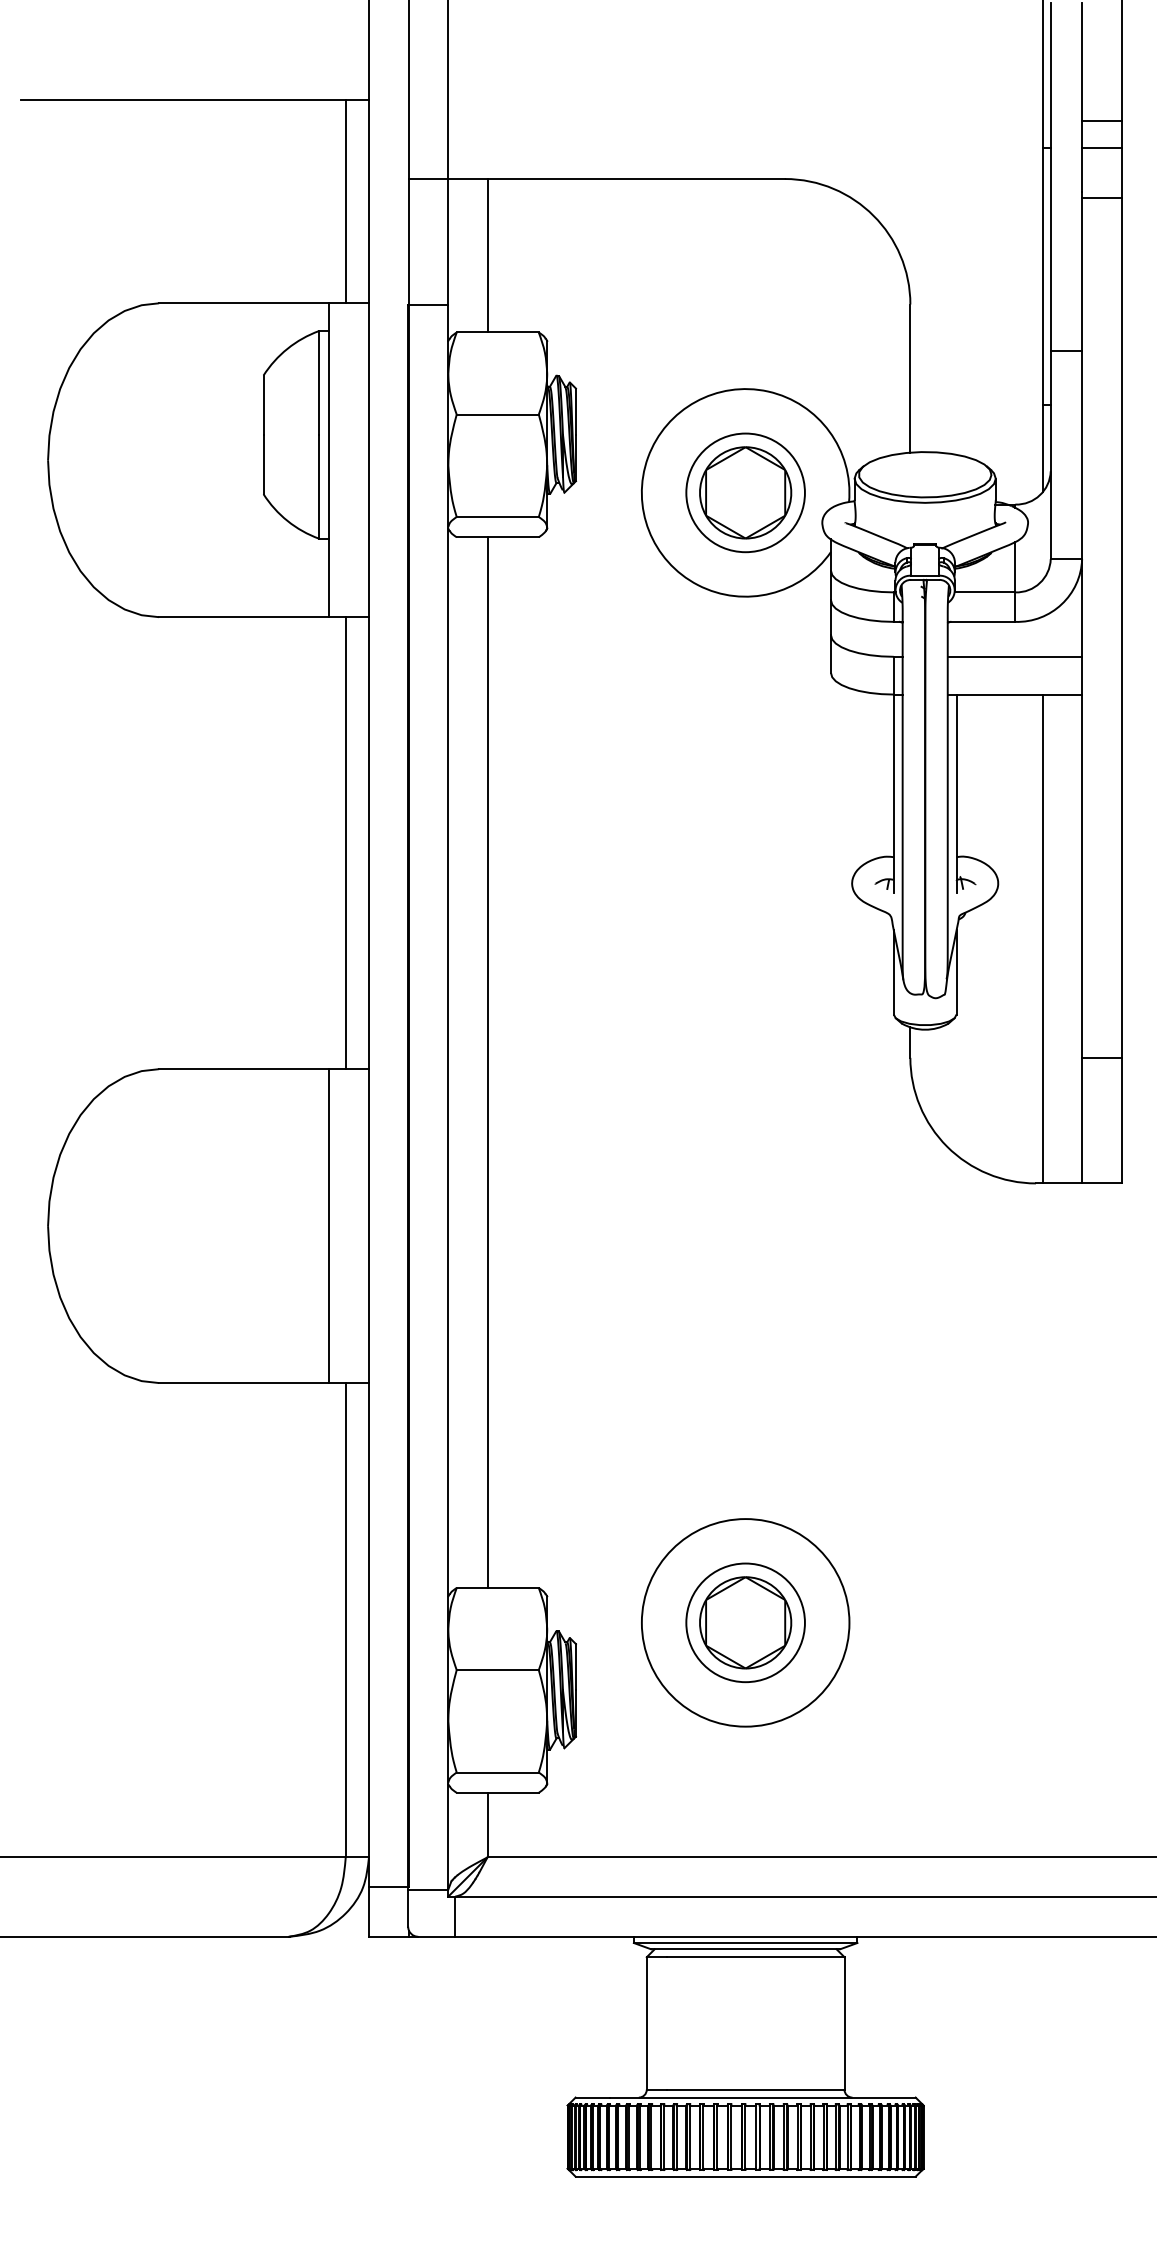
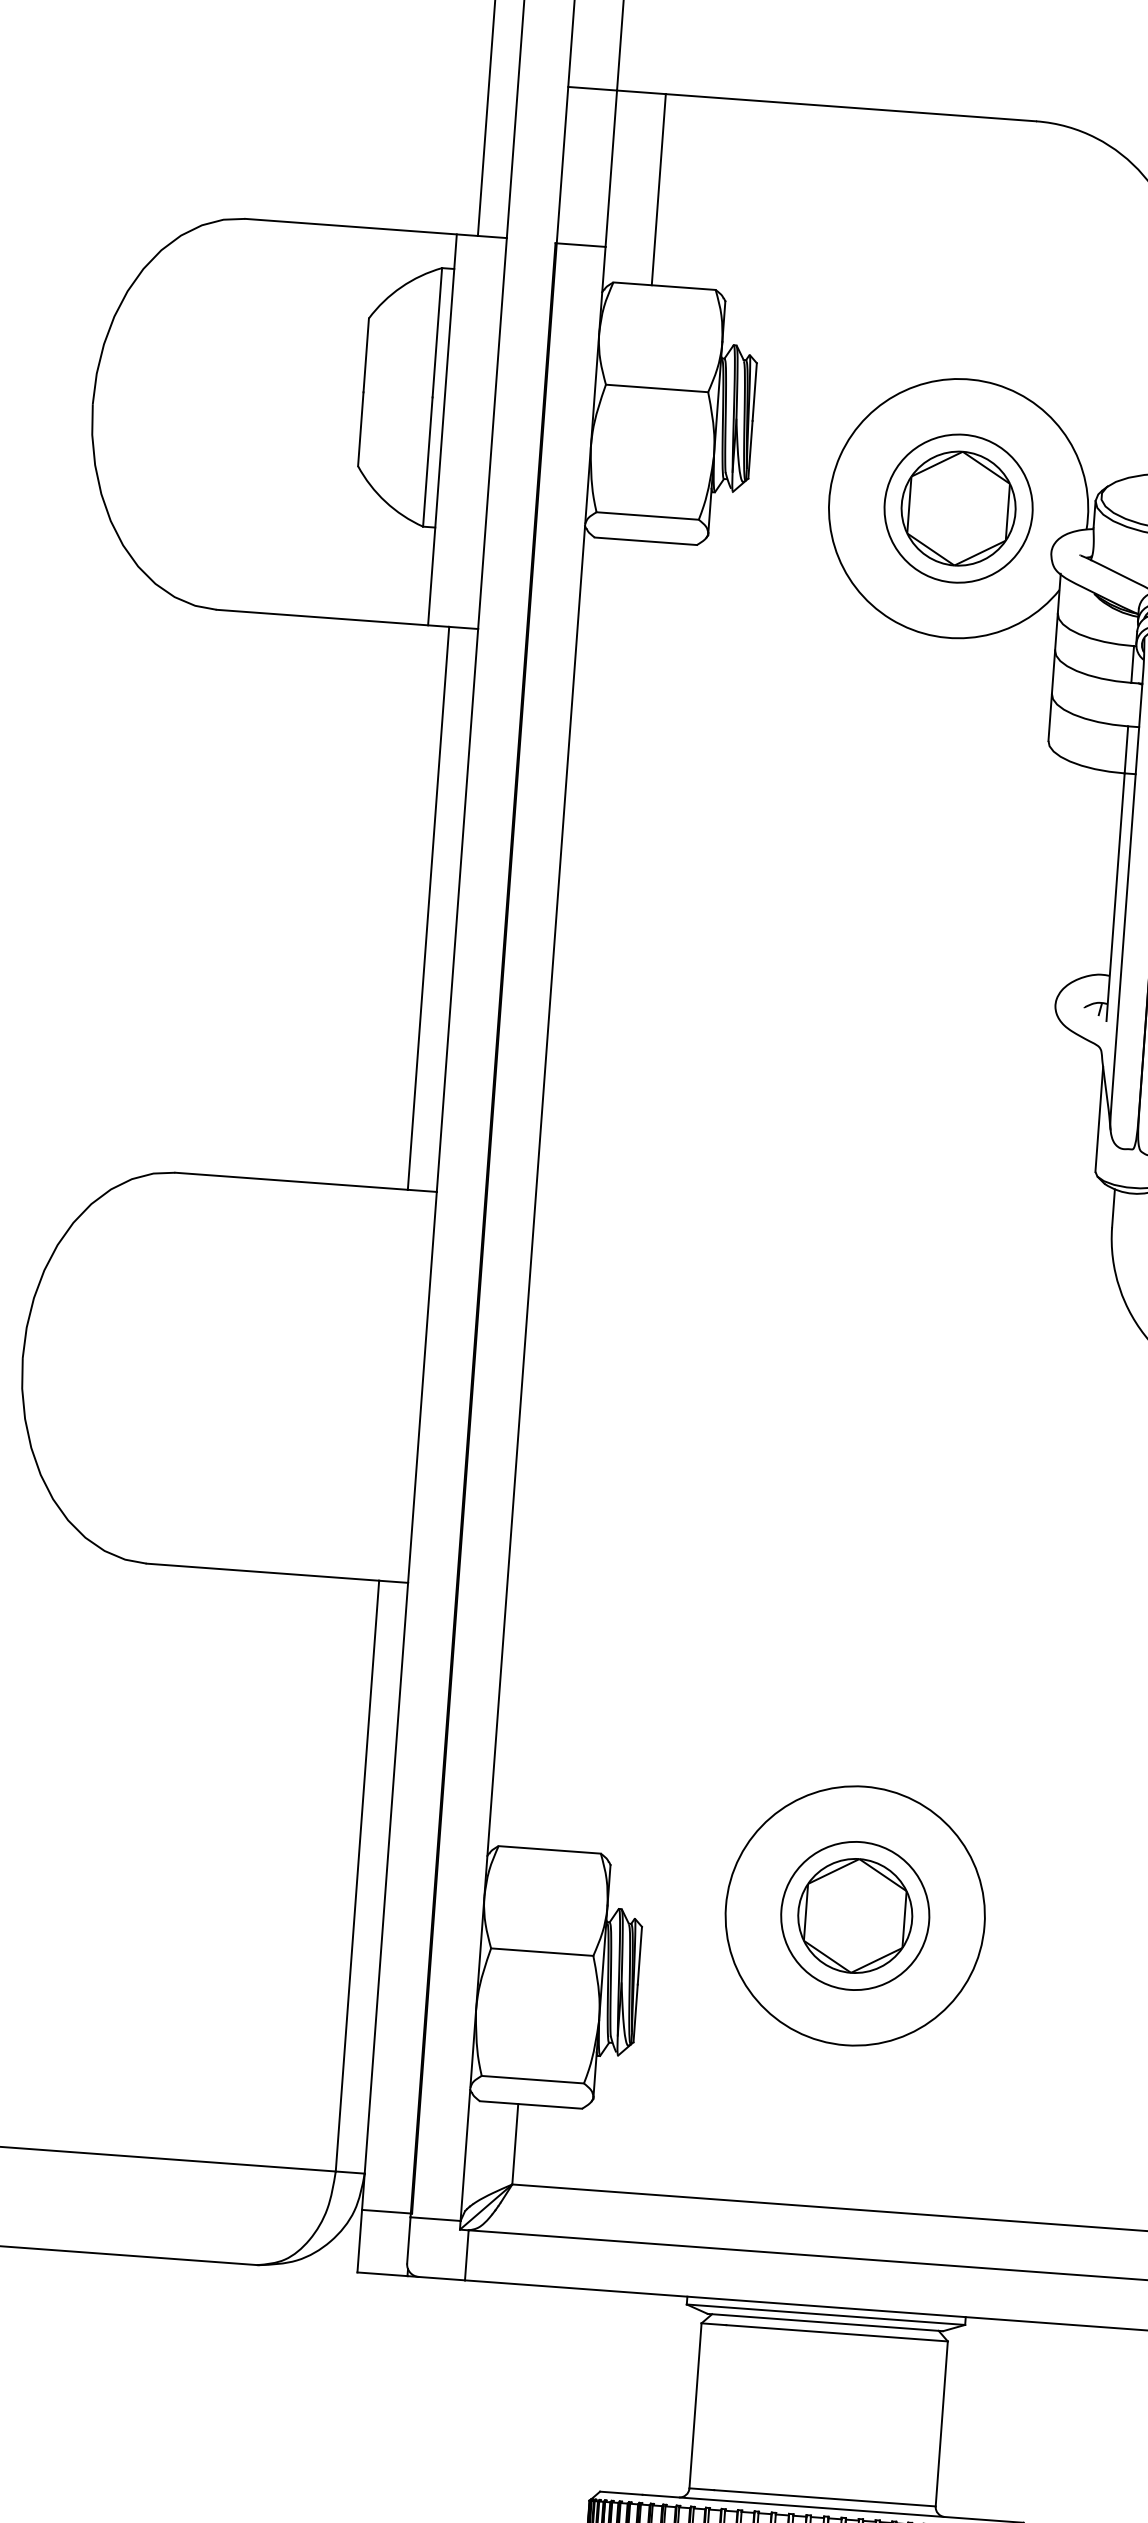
line: (487, 1062) -> (585, 1194), removed
line: (328, 1226) -> (371, 1384), removed

